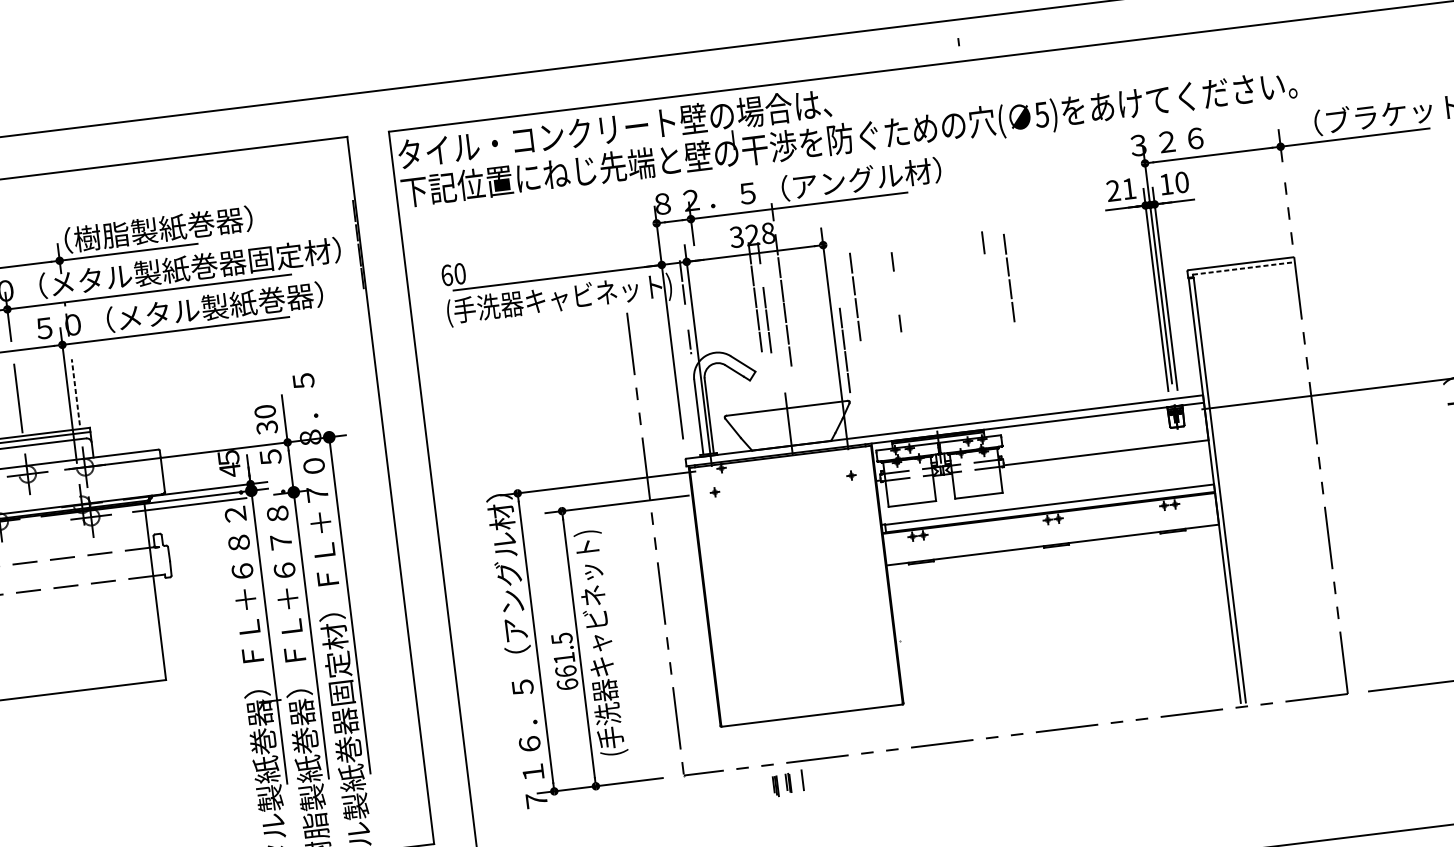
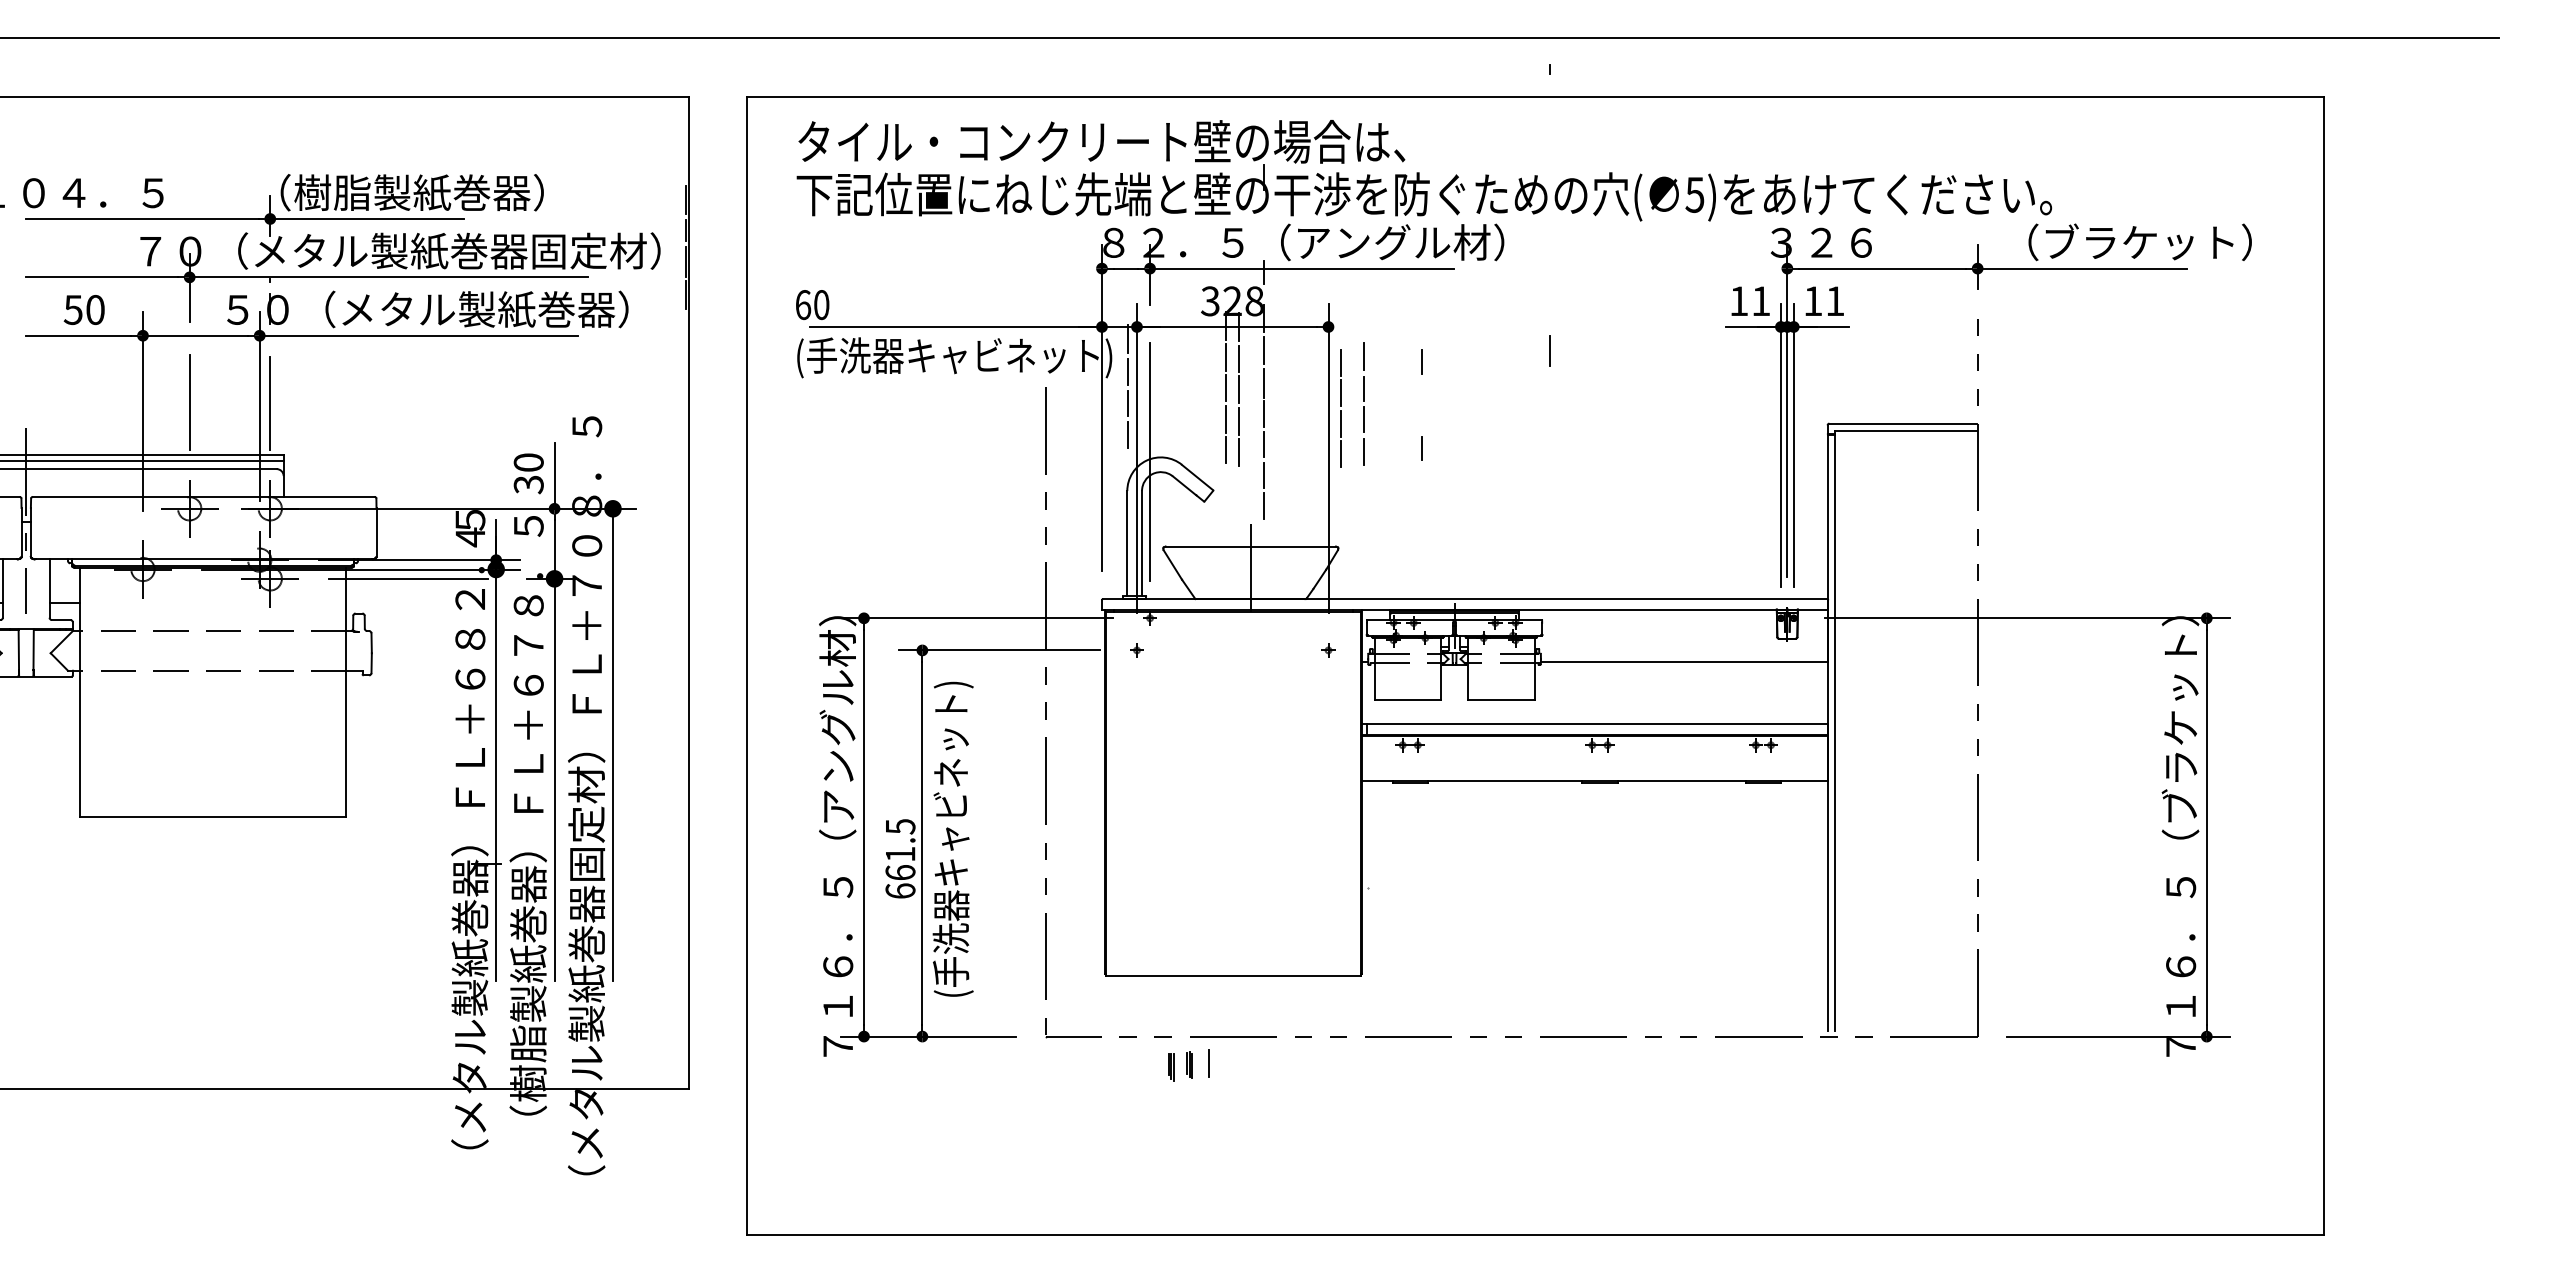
part: (847, 121) -> (1424, 170), moved
text: (1182, 182) -> (1835, 301), 10 -> 11
text: (1113, 190) -> (1739, 300), 21 -> 11
line: (1243, 268) -> (1905, 430), dashed -> solid
line: (761, 275) -> (1238, 358), added
line: (1008, 276) -> (1579, 401), removed
line: (686, 317) -> (1127, 403), added
line: (844, 349) -> (1340, 406), moved
line: (708, 357) -> (1150, 462), added
line: (793, 378) -> (1264, 506), added
line: (76, 392) -> (270, 403), dashed -> solid

